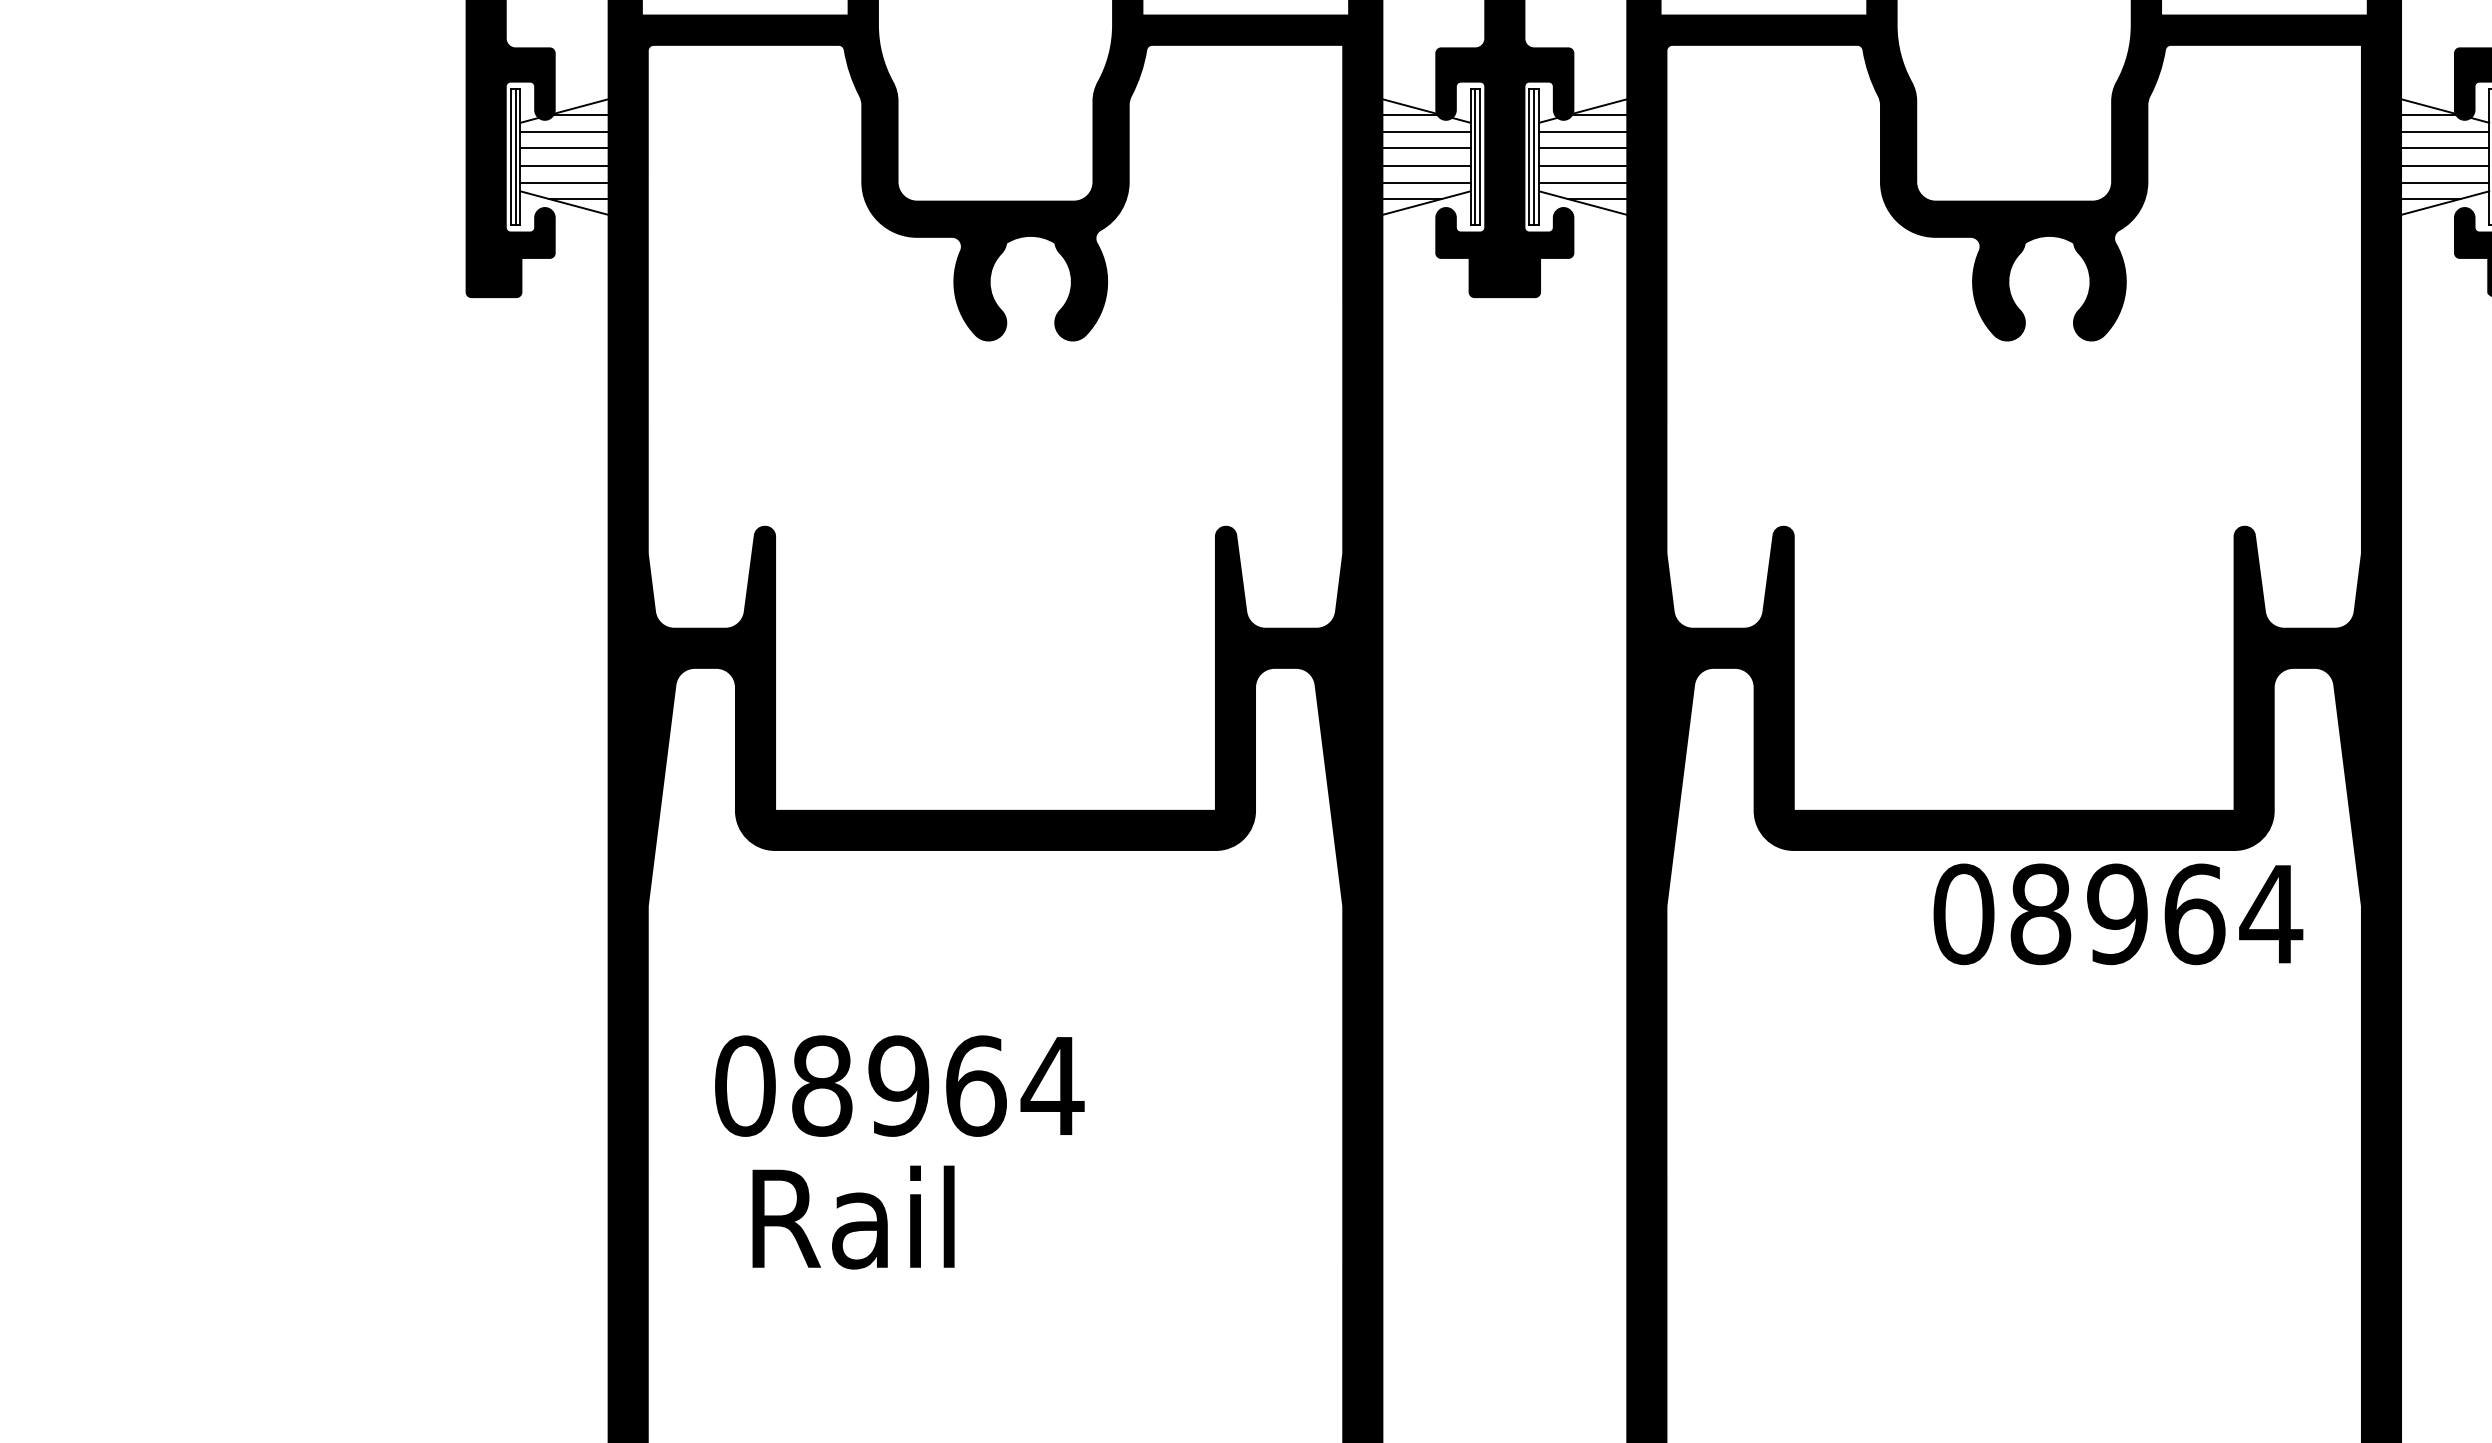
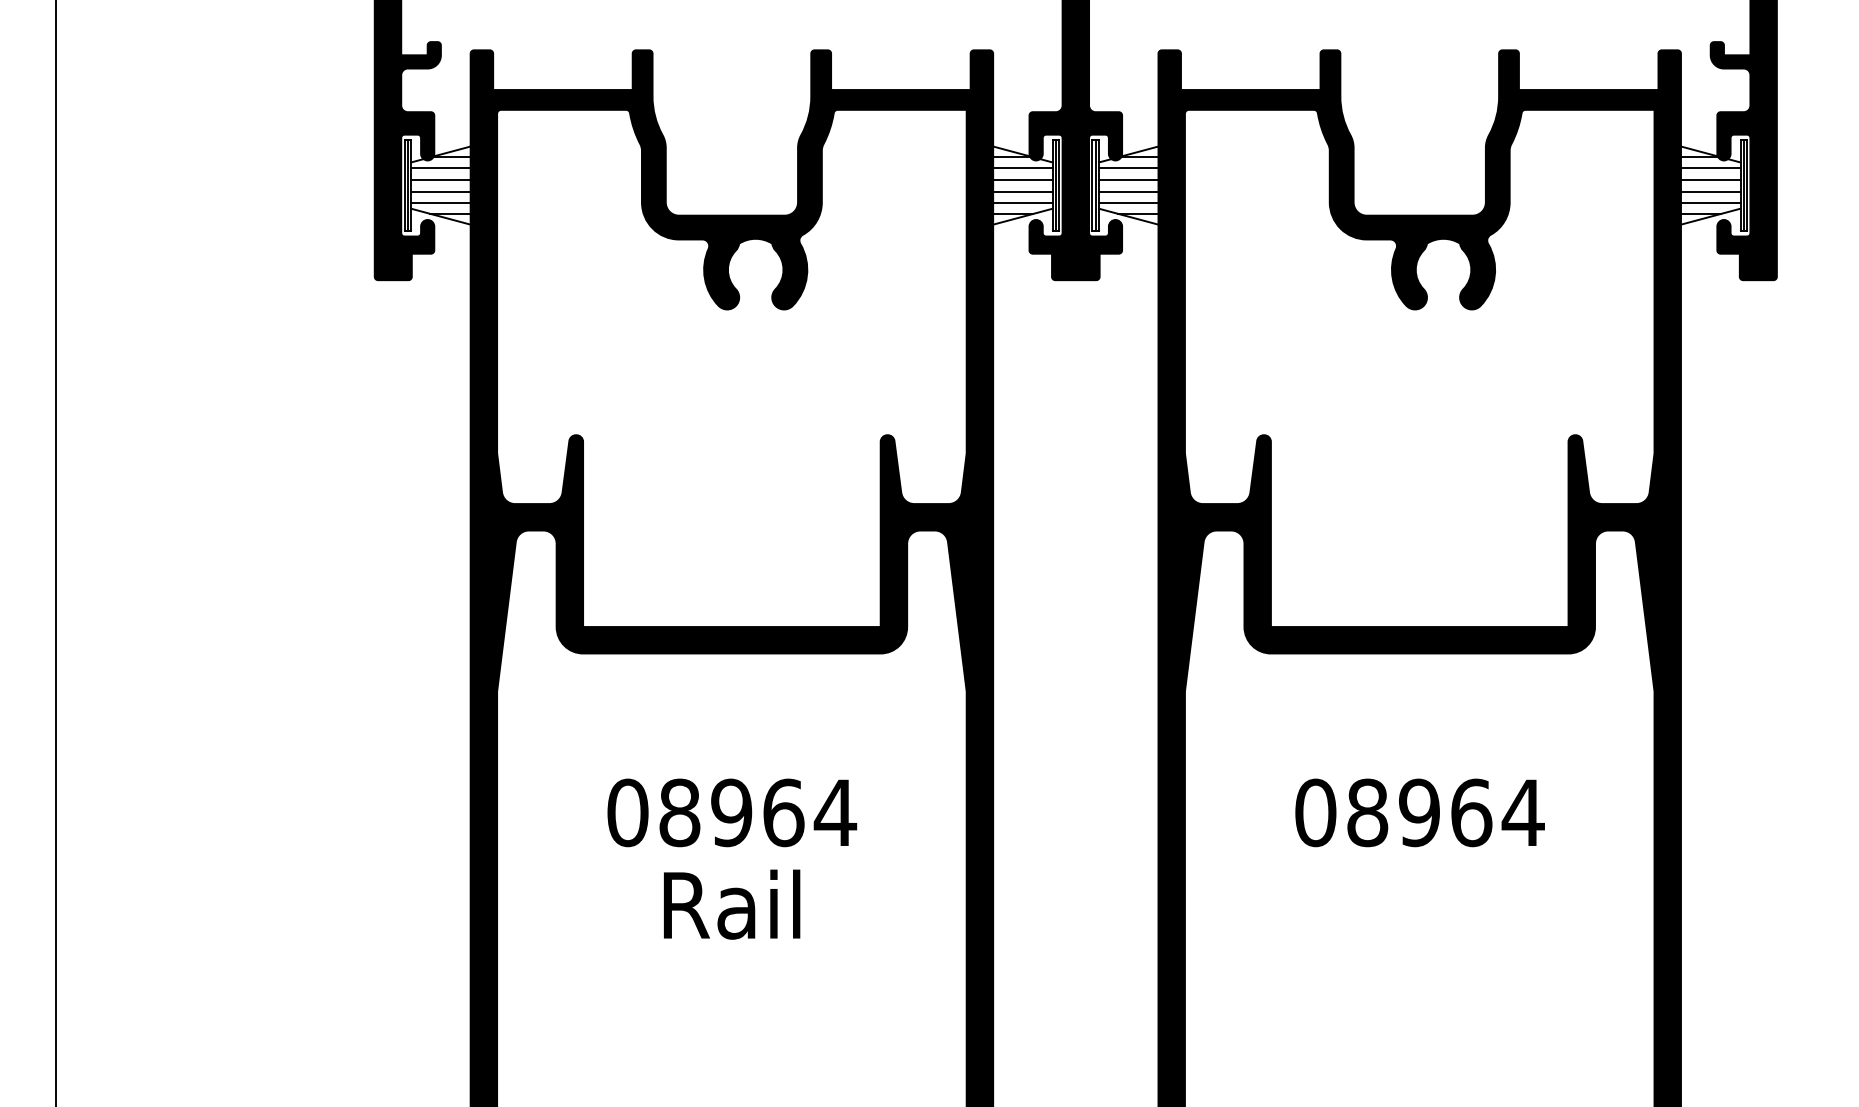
text: (2117, 913) -> (1419, 812), moved
text: (900, 1085) -> (732, 812), moved
text: (854, 1217) -> (732, 904), moved

